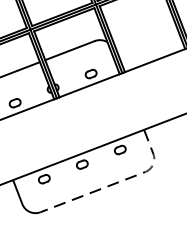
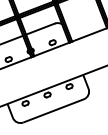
line: (123, 179) -> (71, 103), dashed -> solid

